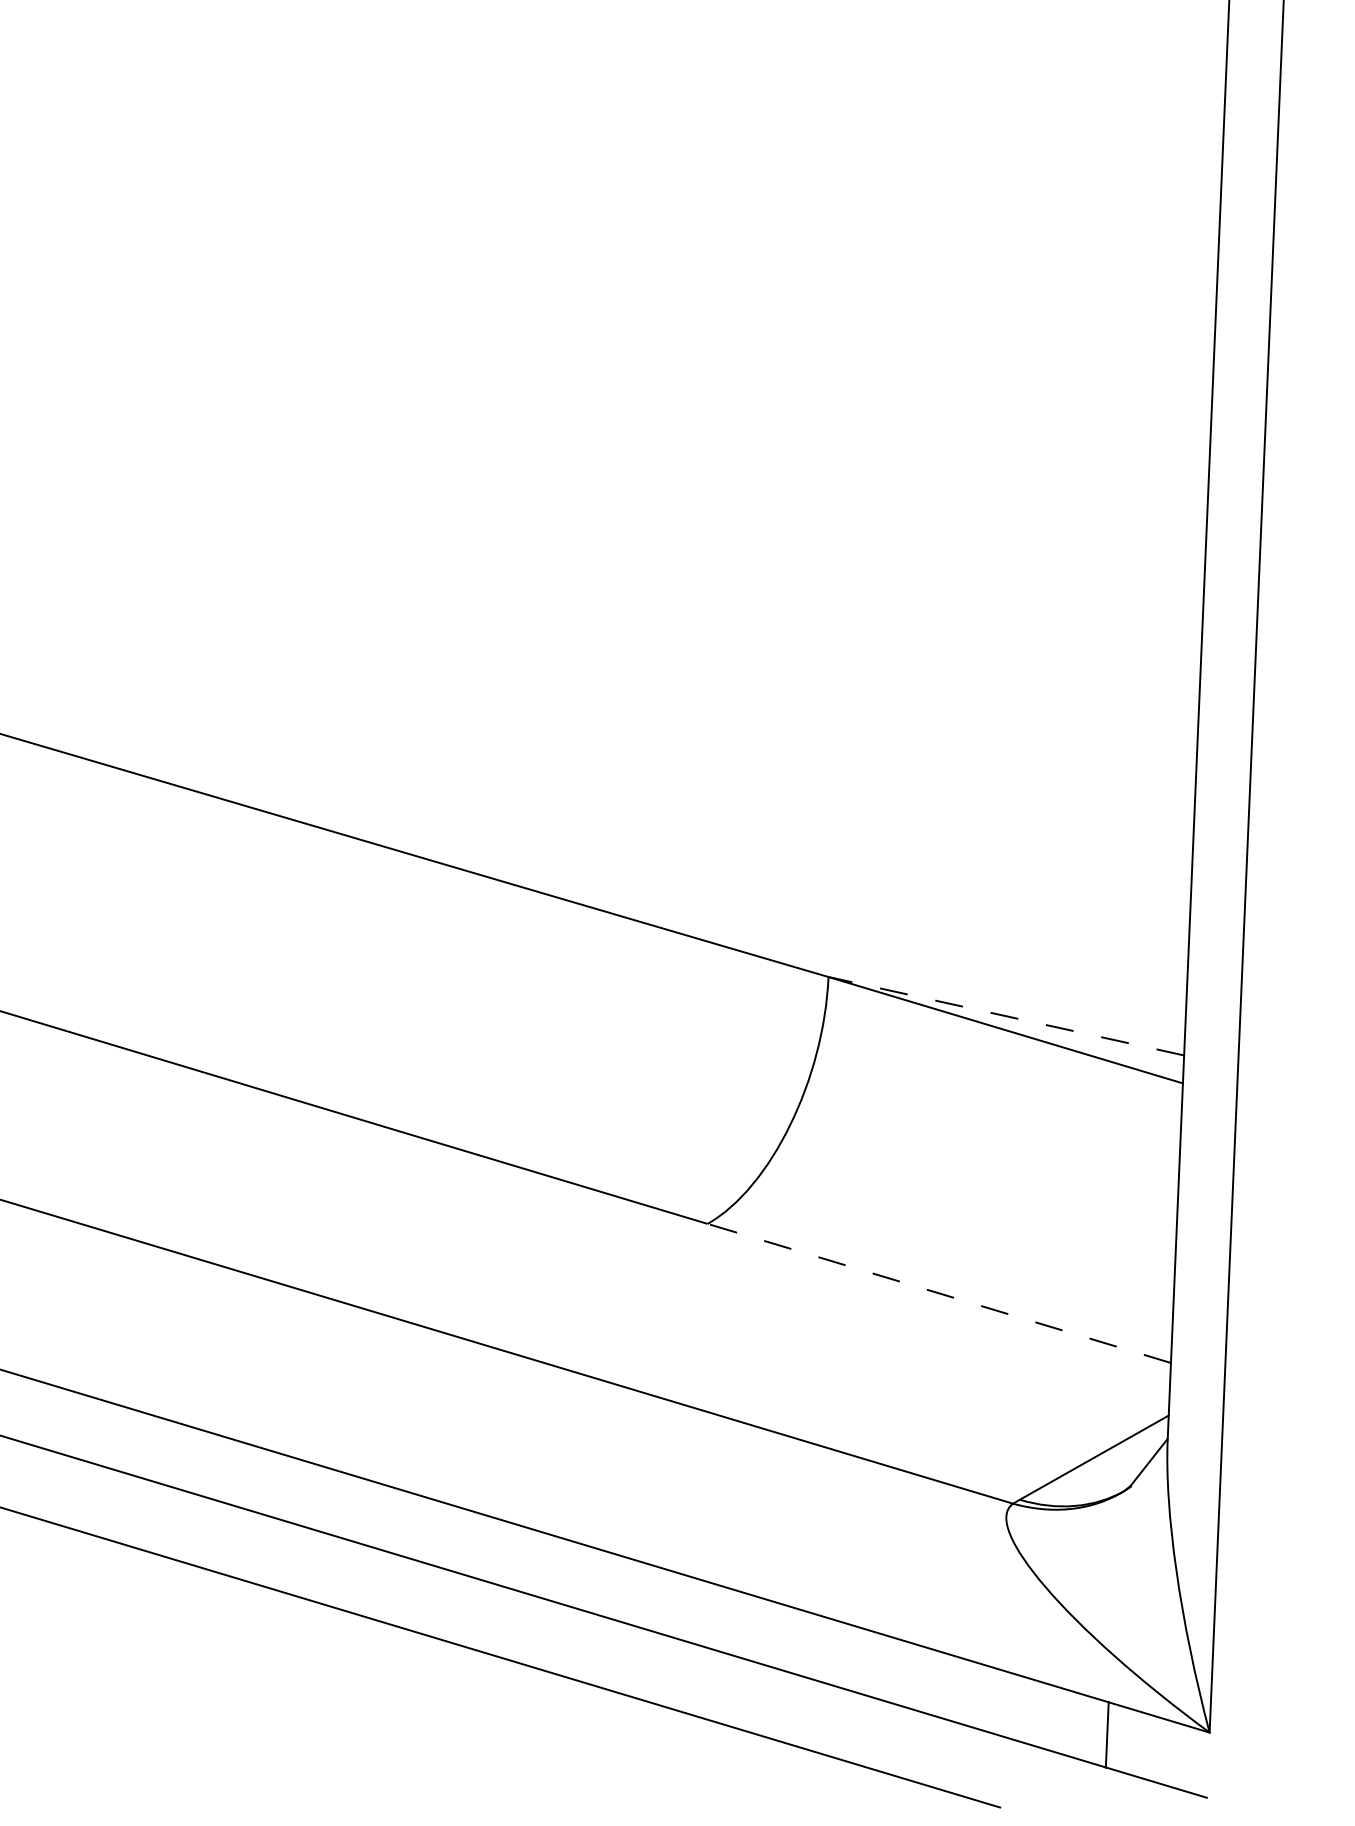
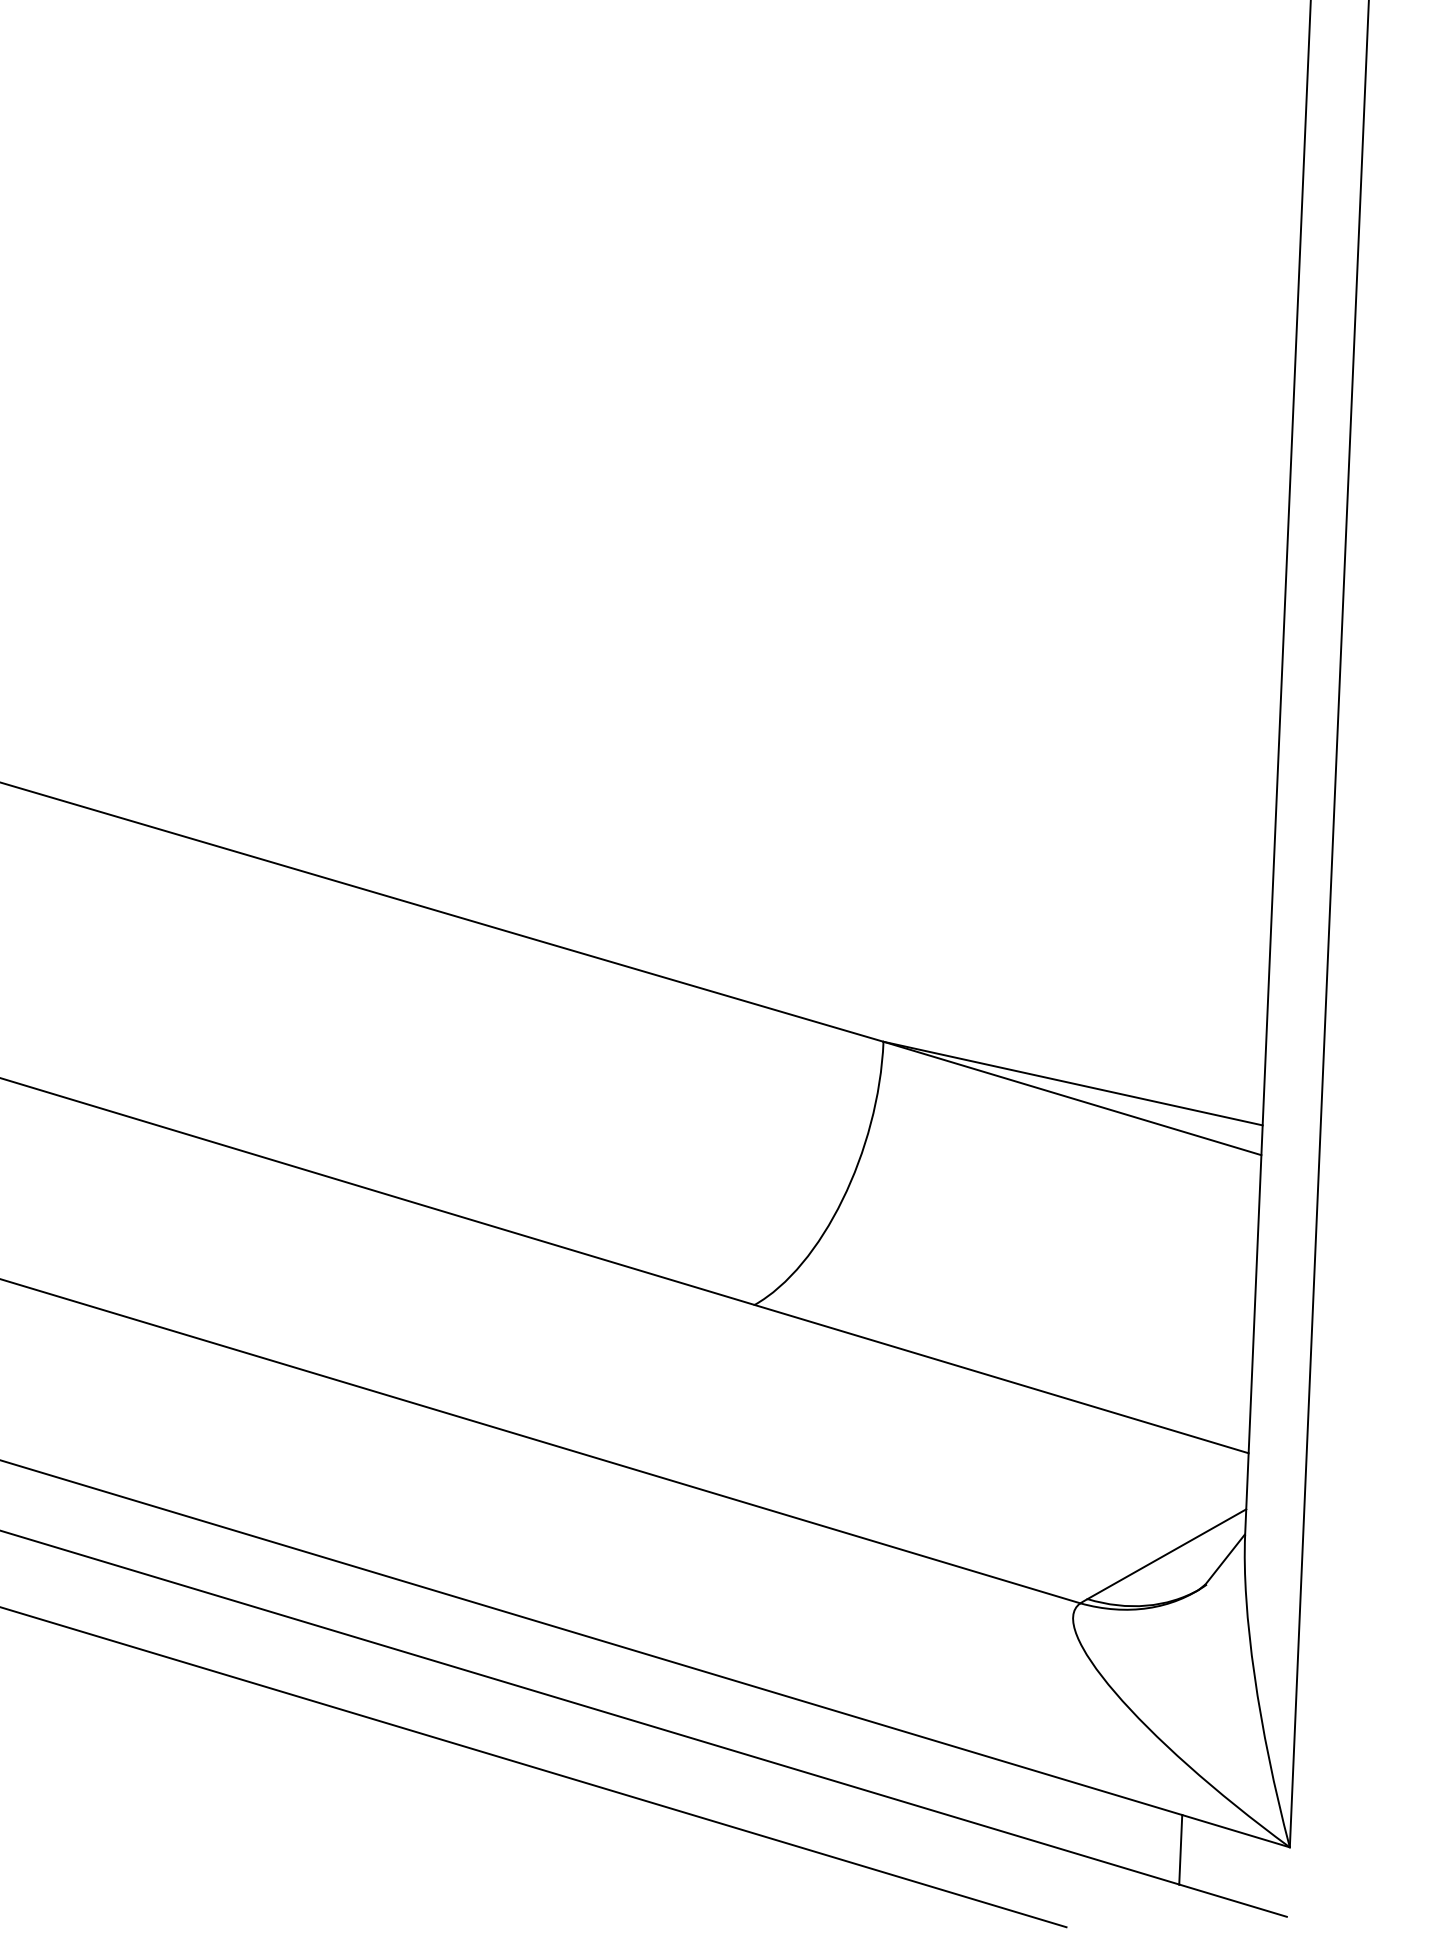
line: (1005, 1016) -> (1072, 1083), dashed -> solid
line: (939, 1293) -> (1001, 1379), dashed -> solid

